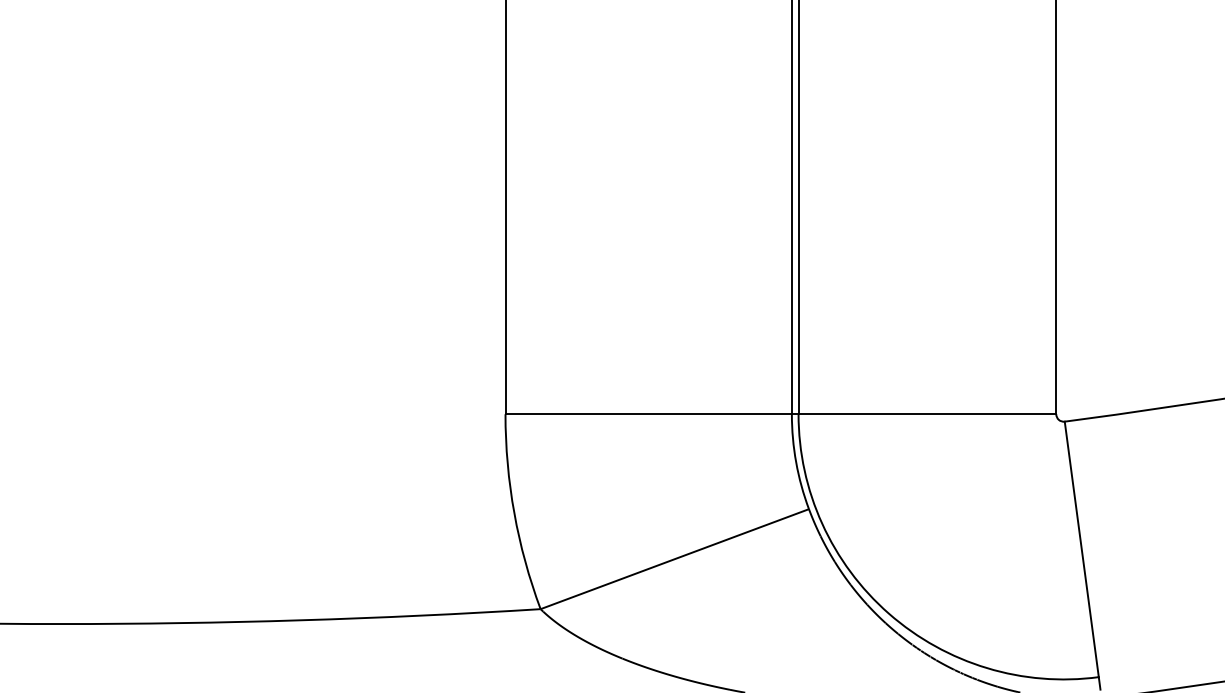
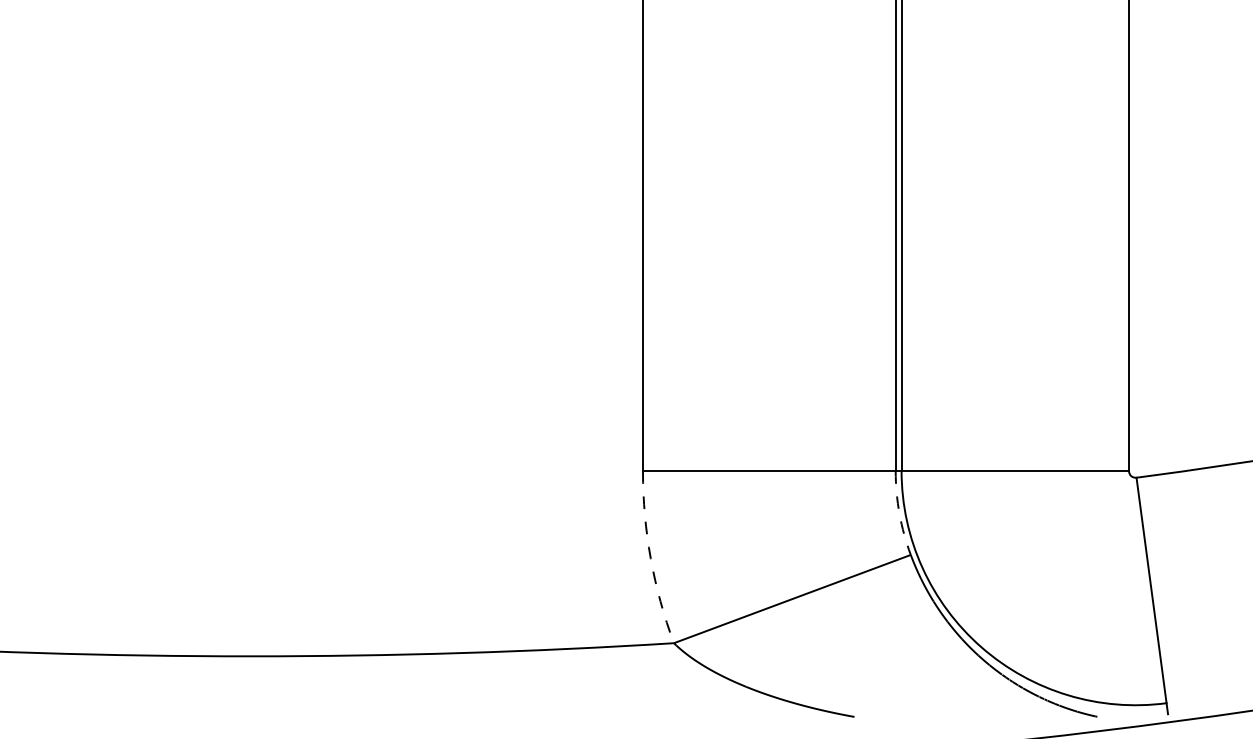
arc: (796, 462) -> (899, 513), solid -> dashed
arc: (514, 513) -> (650, 558), solid -> dashed

